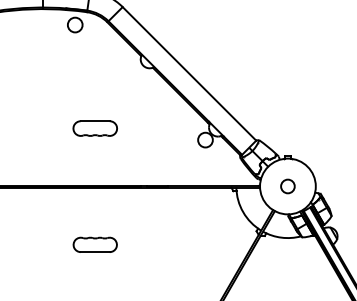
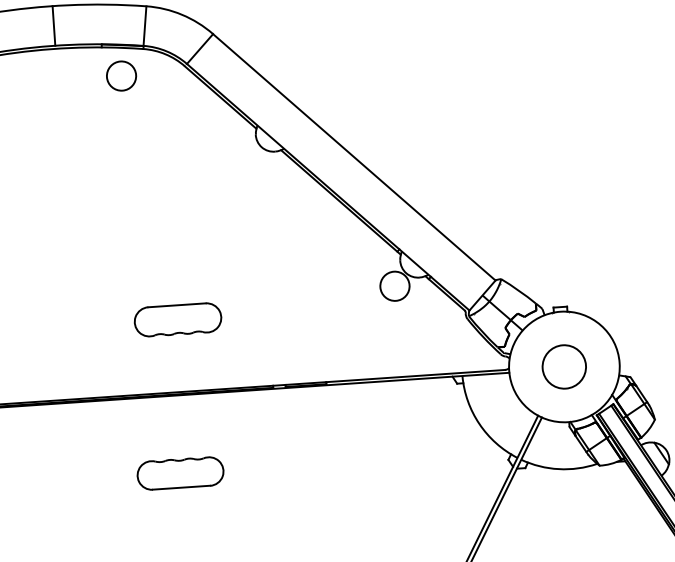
part: (94, 128) -> (176, 319), moved
circle: (287, 186) -> (563, 367), size x1.6
part: (94, 244) -> (178, 472), moved

